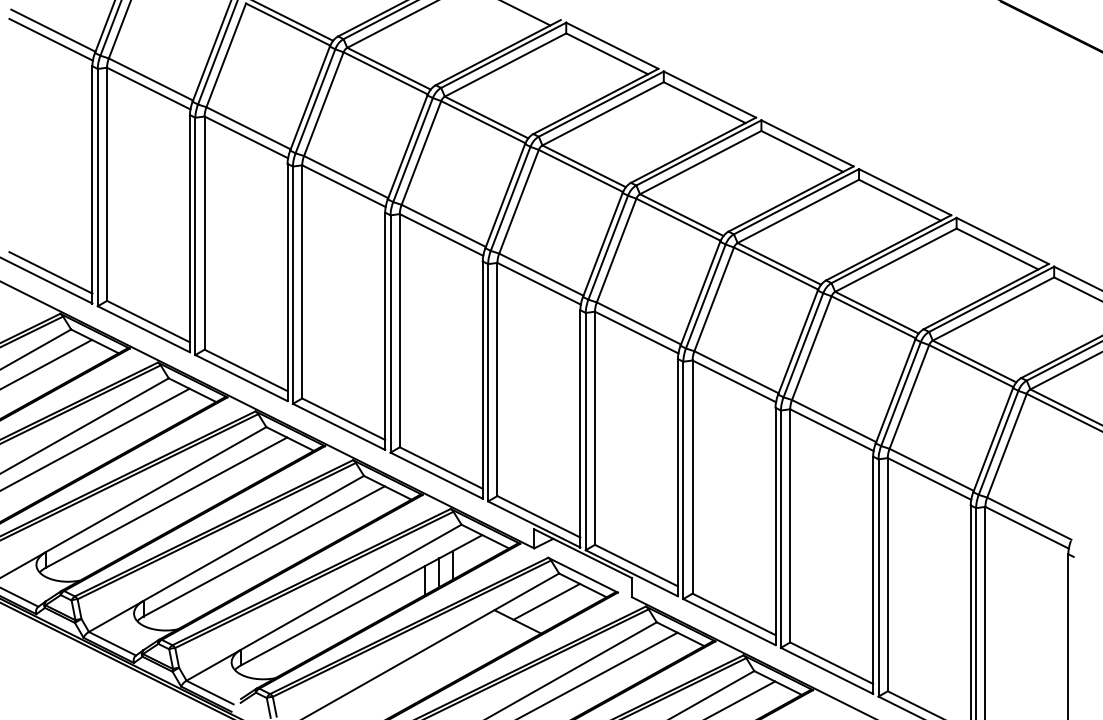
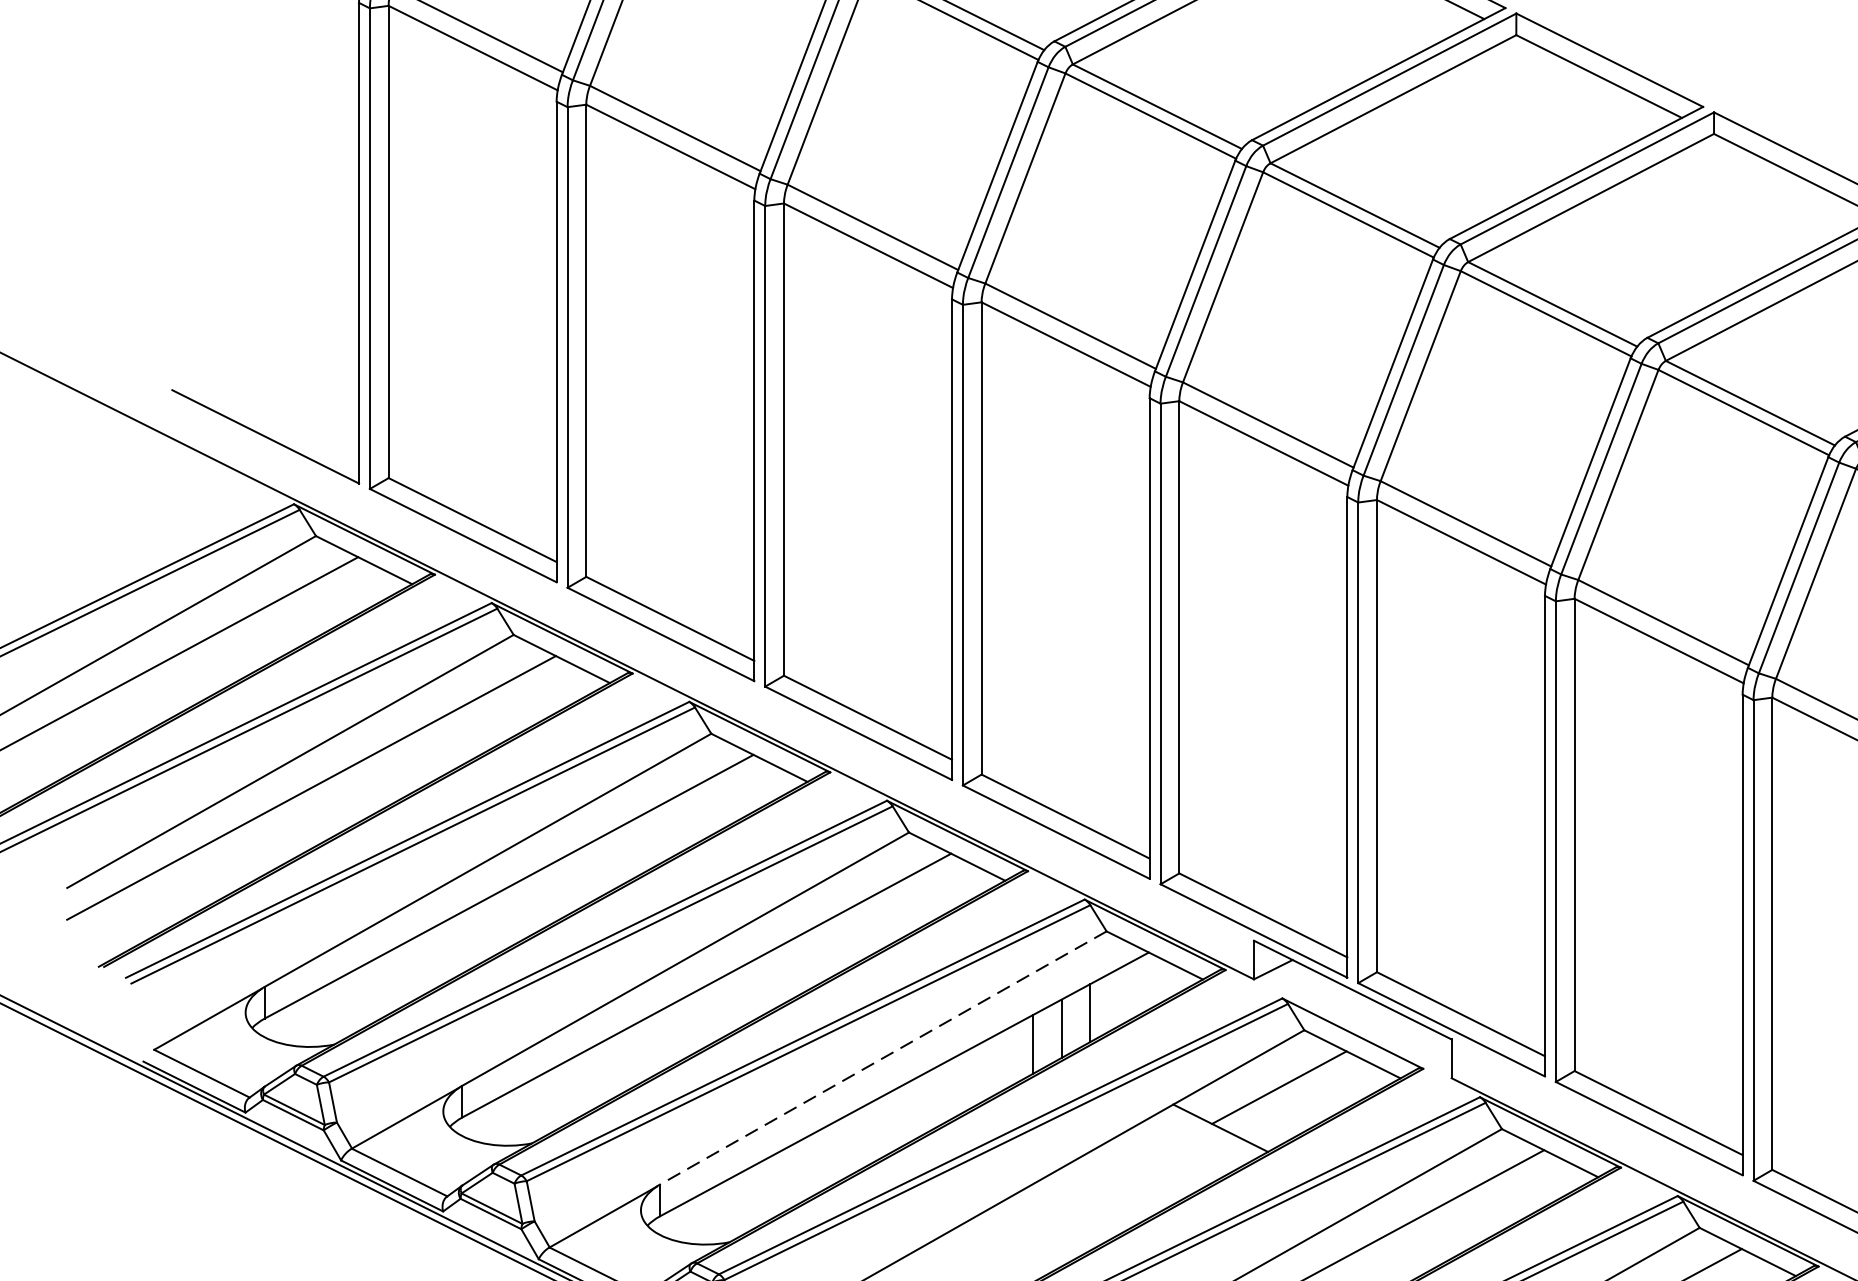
line: (50, 272) -> (274, 420), removed
line: (351, 587) -> (883, 1058), solid -> dashed

